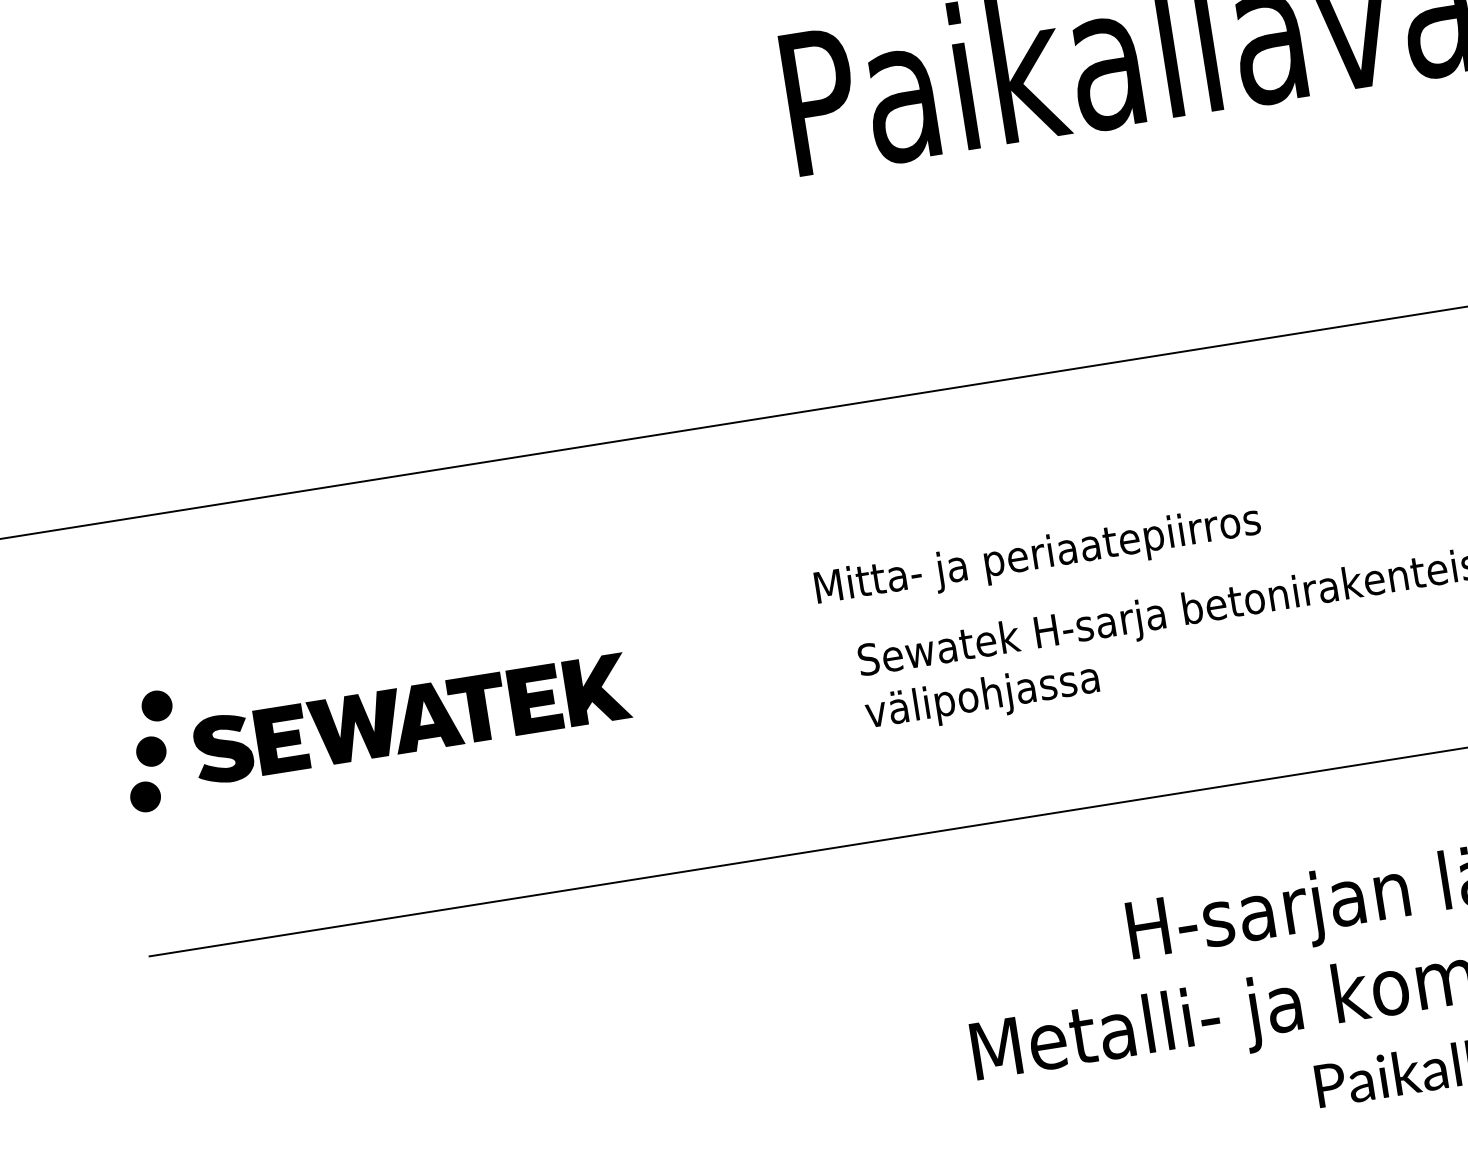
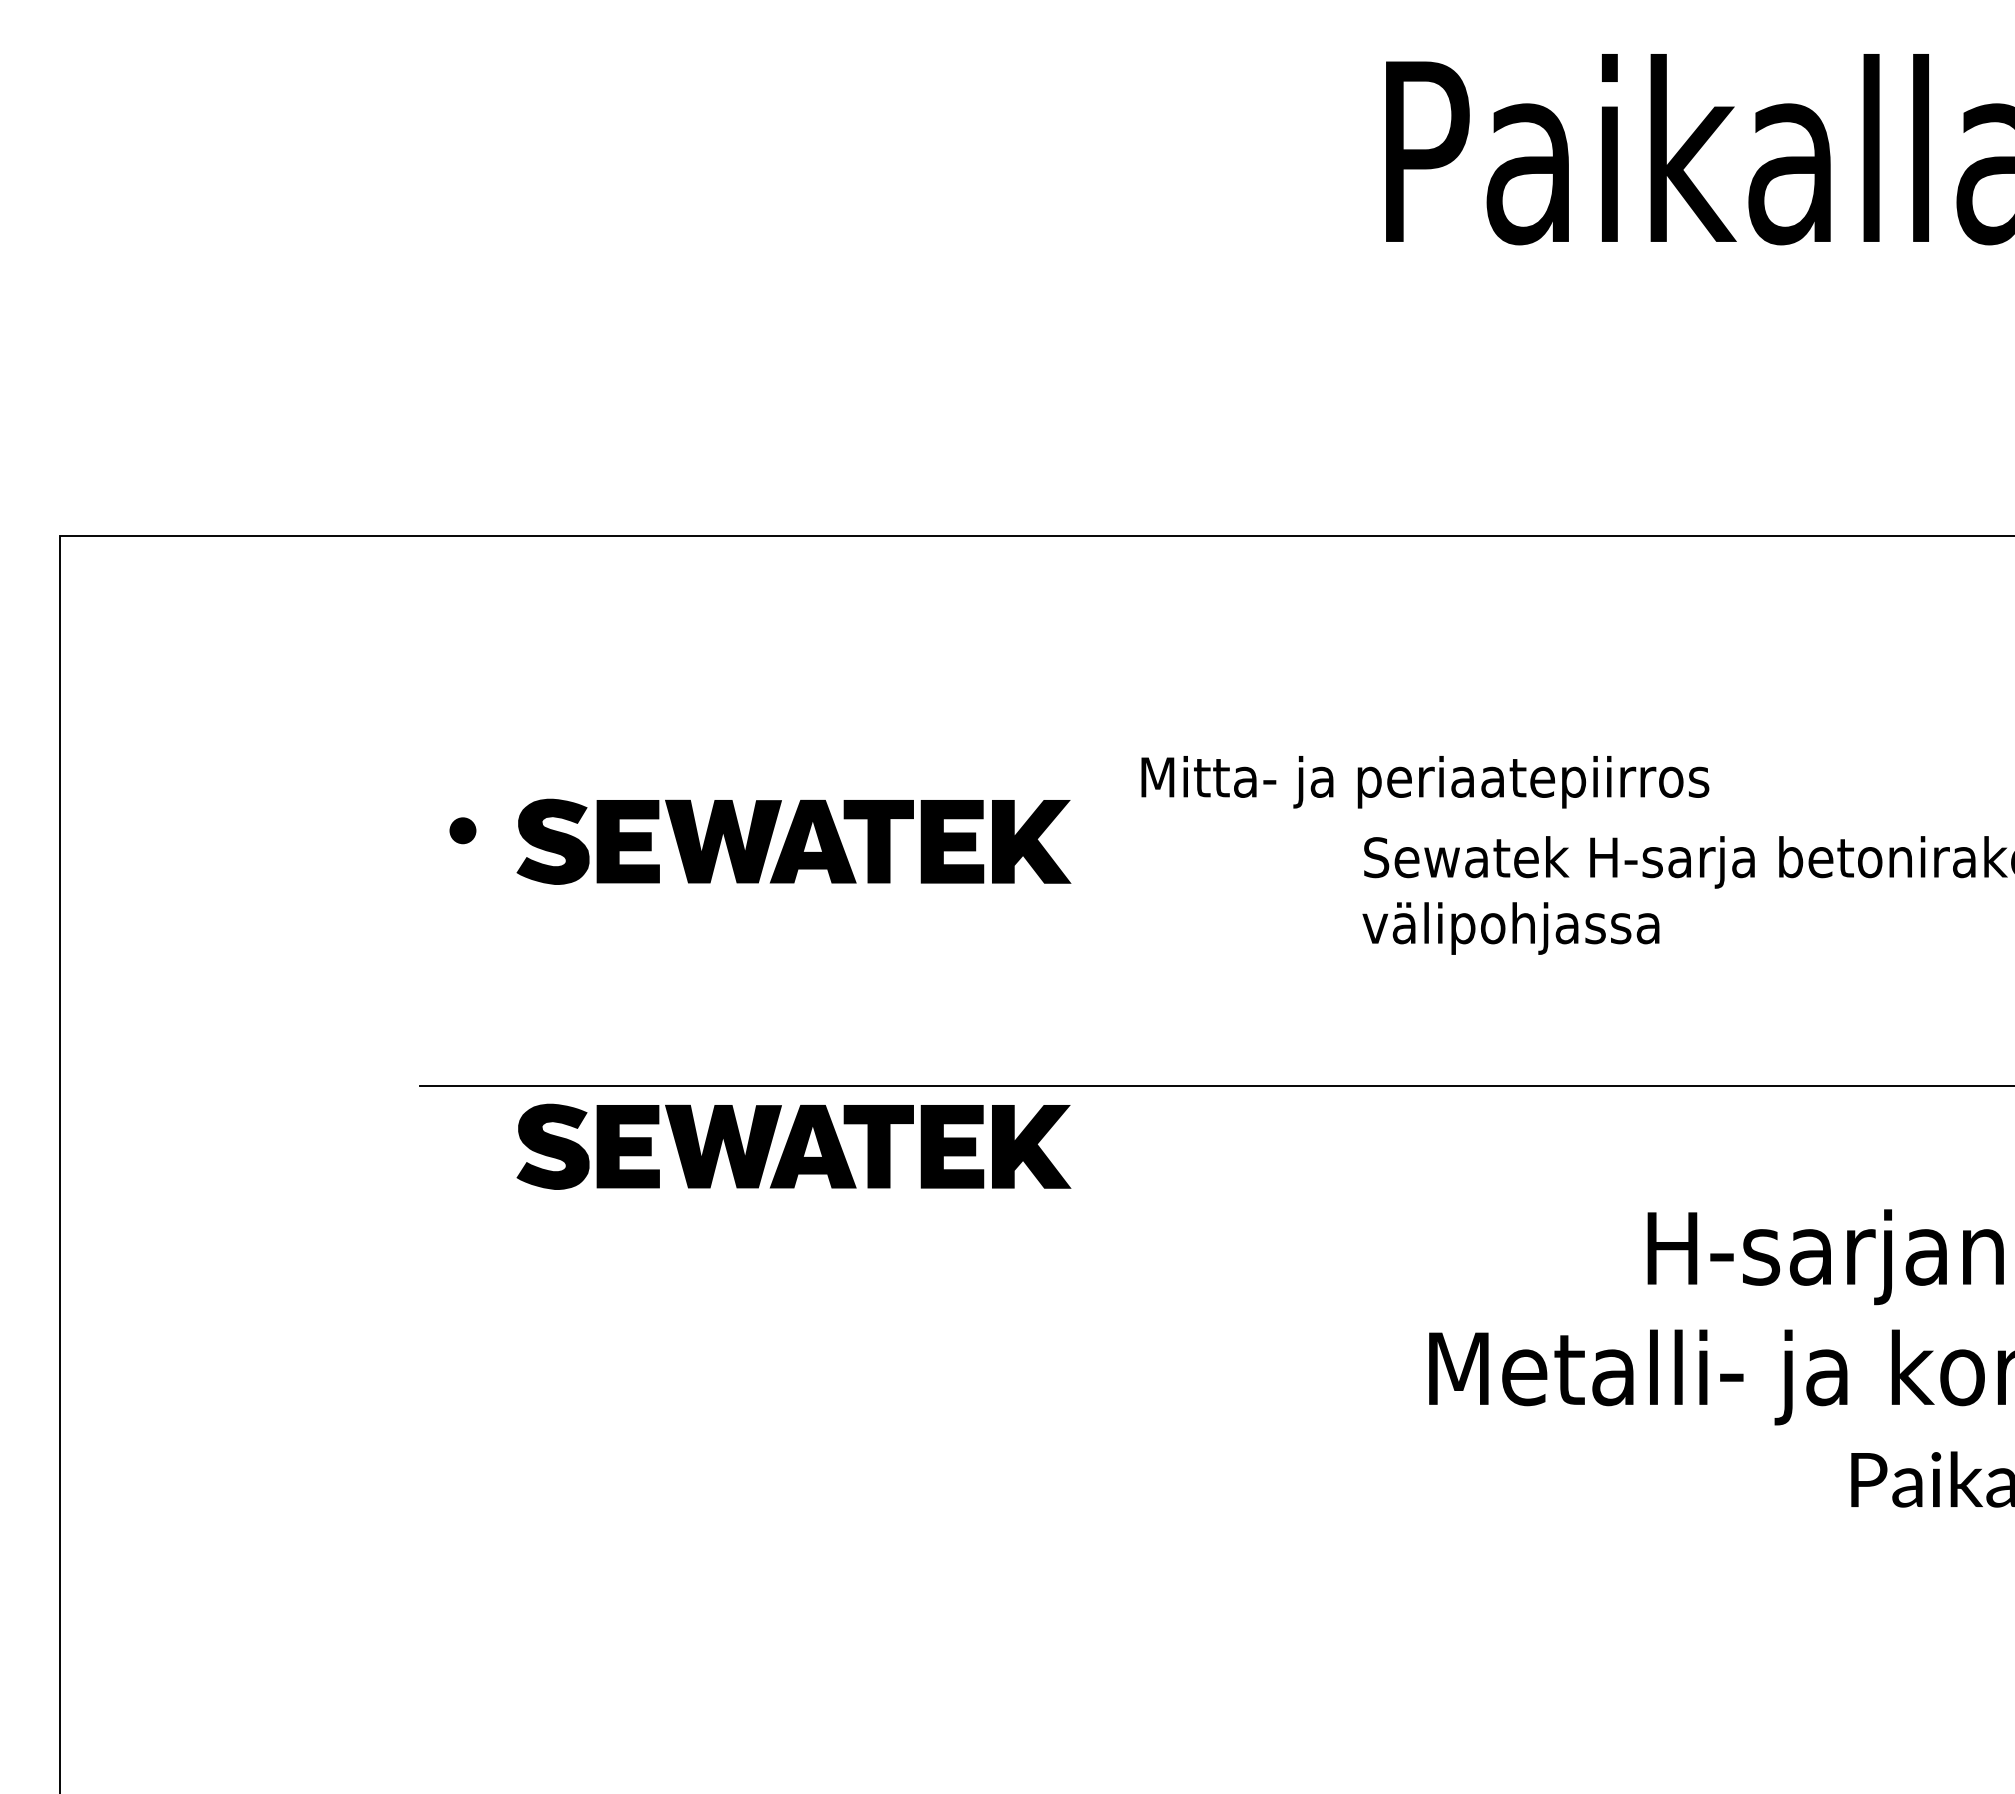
text: (1038, 557) -> (1425, 782), moved
part: (156, 705) -> (478, 774), removed
part: (150, 751) -> (462, 830), size x0.7
part: (145, 796) -> (446, 885), removed
part: (448, 957) -> (793, 1146), added

